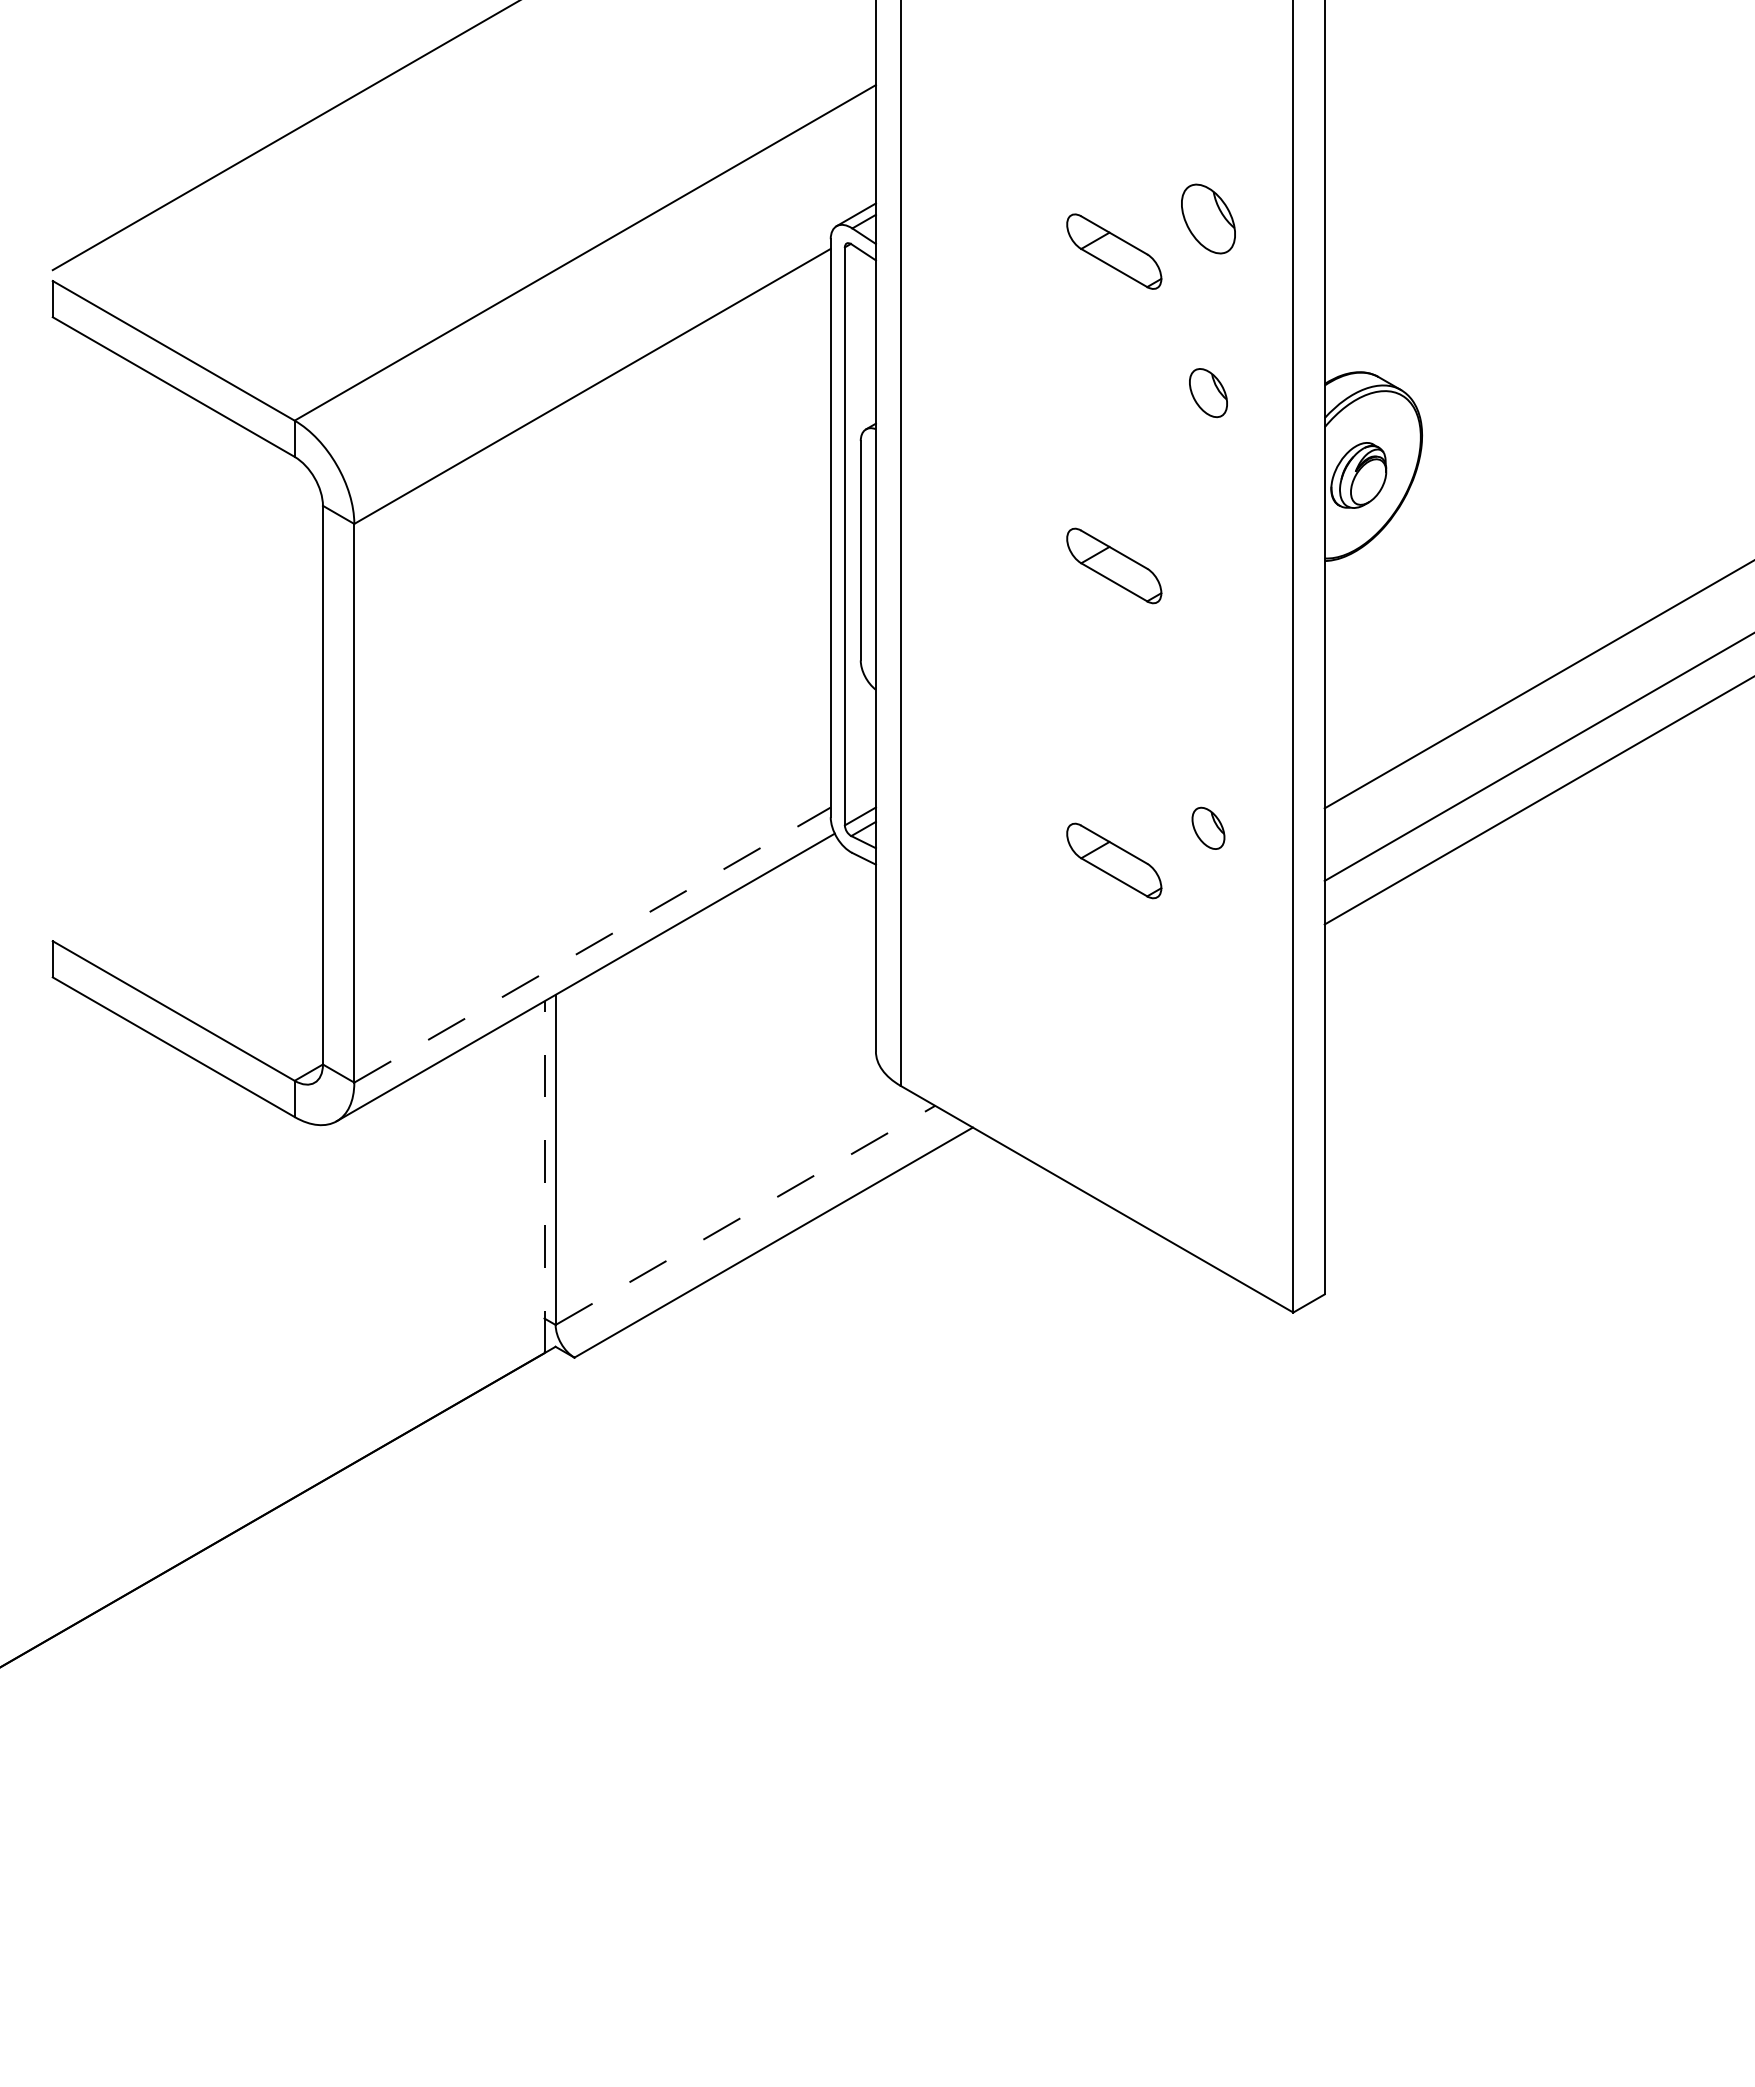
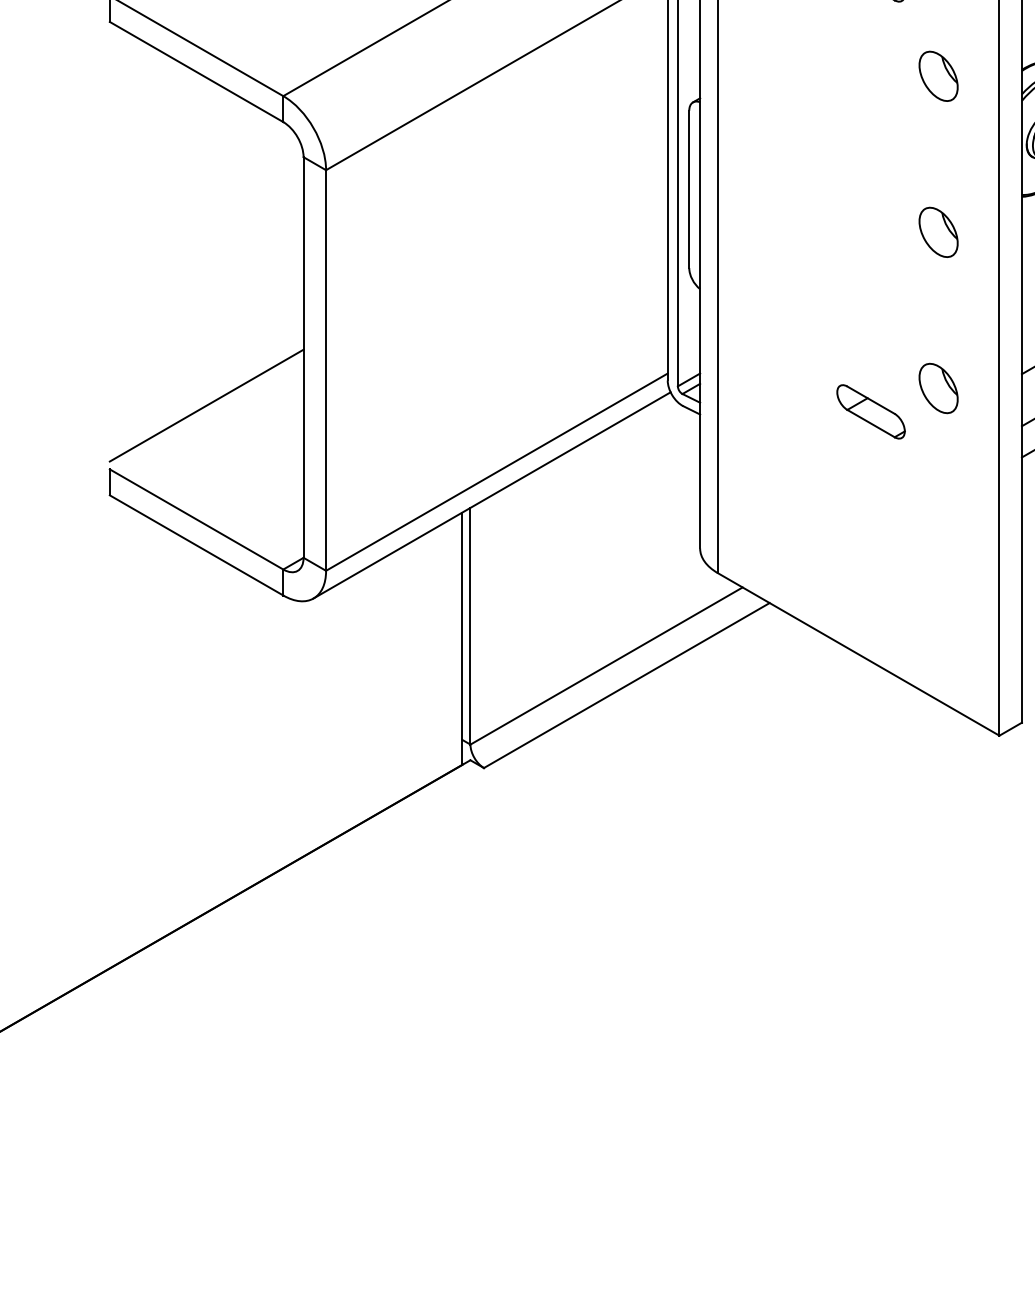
part: (1208, 392) -> (938, 75), size x1.43
part: (1114, 565) -> (871, 199), removed
part: (1208, 610) -> (938, 232), added
part: (1208, 828) -> (938, 388), size x1.67
line: (187, 852) -> (206, 405), added
line: (592, 944) -> (496, 471), dashed -> solid
line: (544, 1177) -> (462, 638), dashed -> solid
line: (745, 1215) -> (606, 666), dashed -> solid

